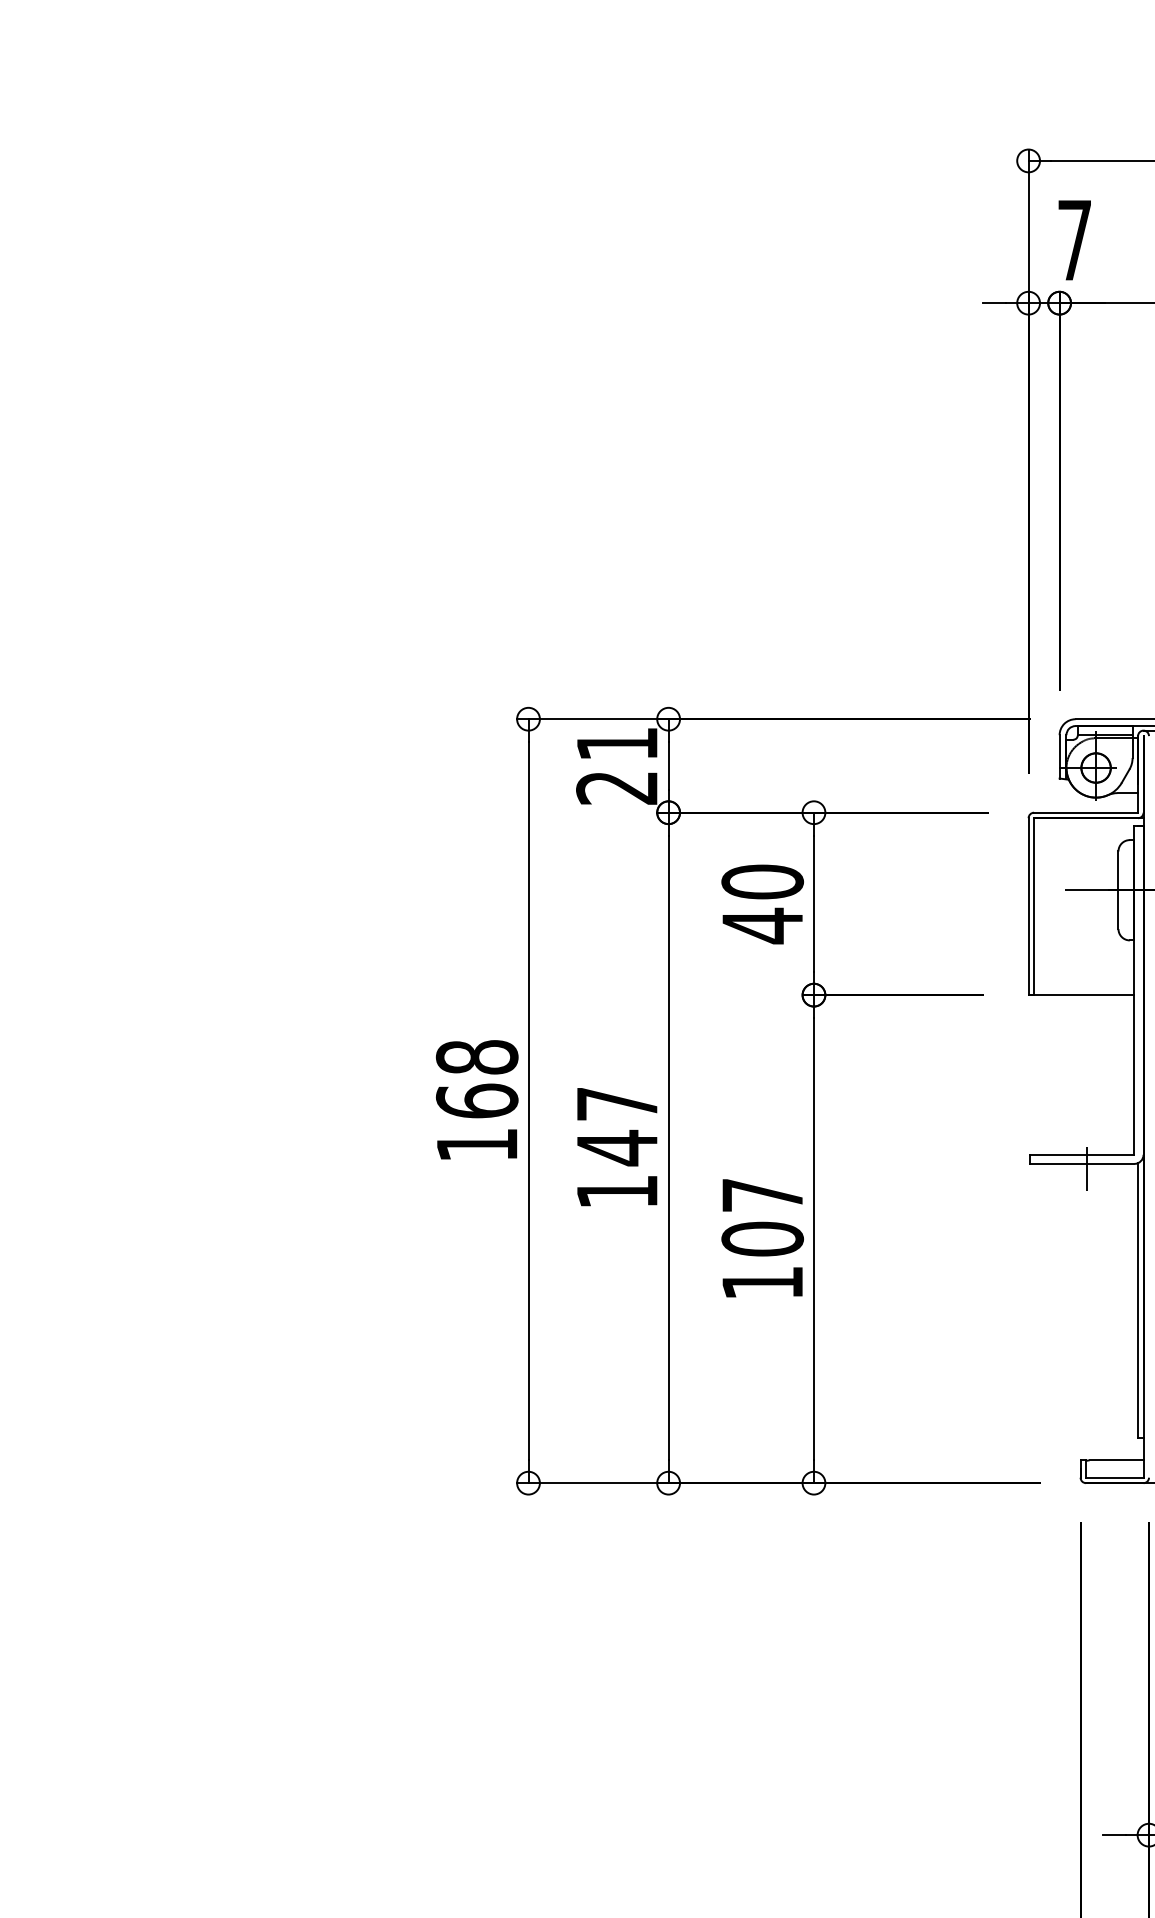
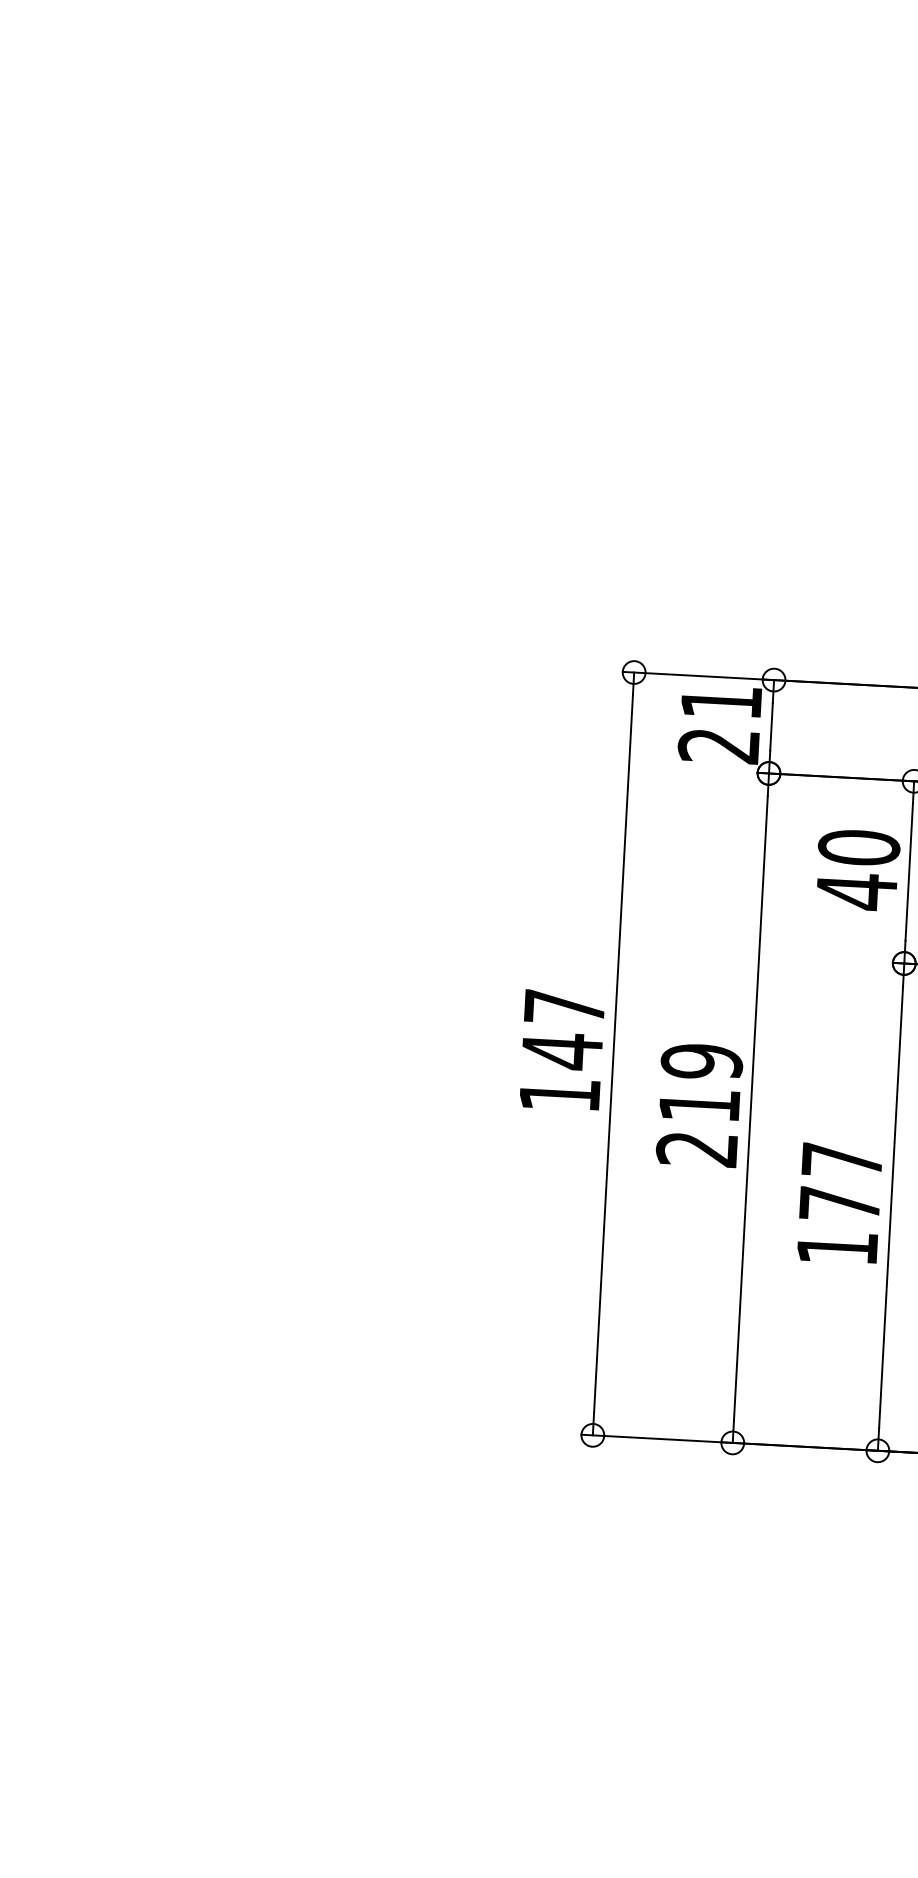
text: (476, 1079) -> (562, 1029), 168 -> 147
text: (617, 1147) -> (699, 1104), 147 -> 219
text: (762, 1238) -> (839, 1203), 107 -> 177

